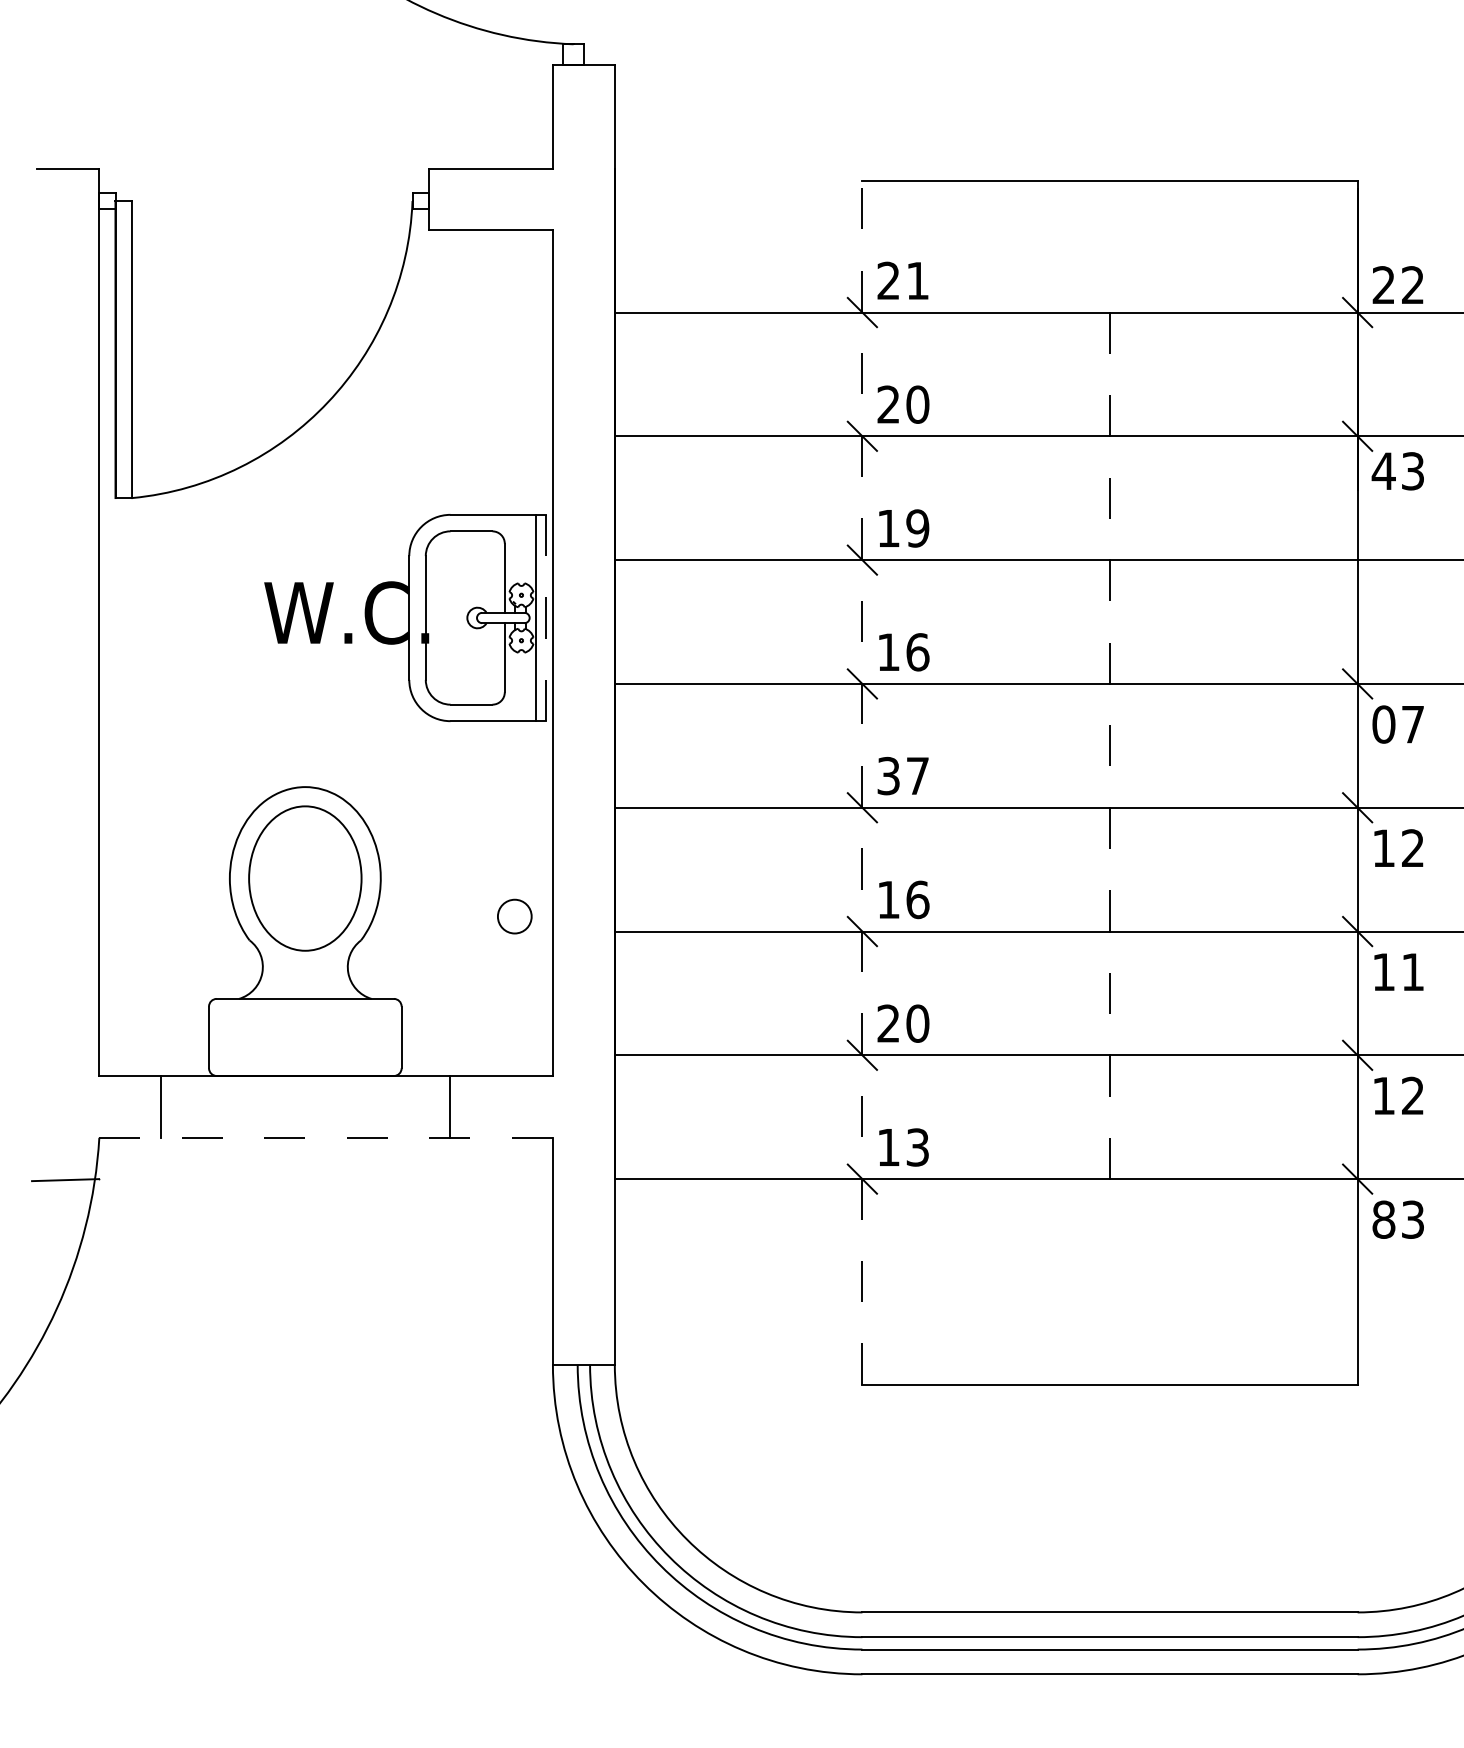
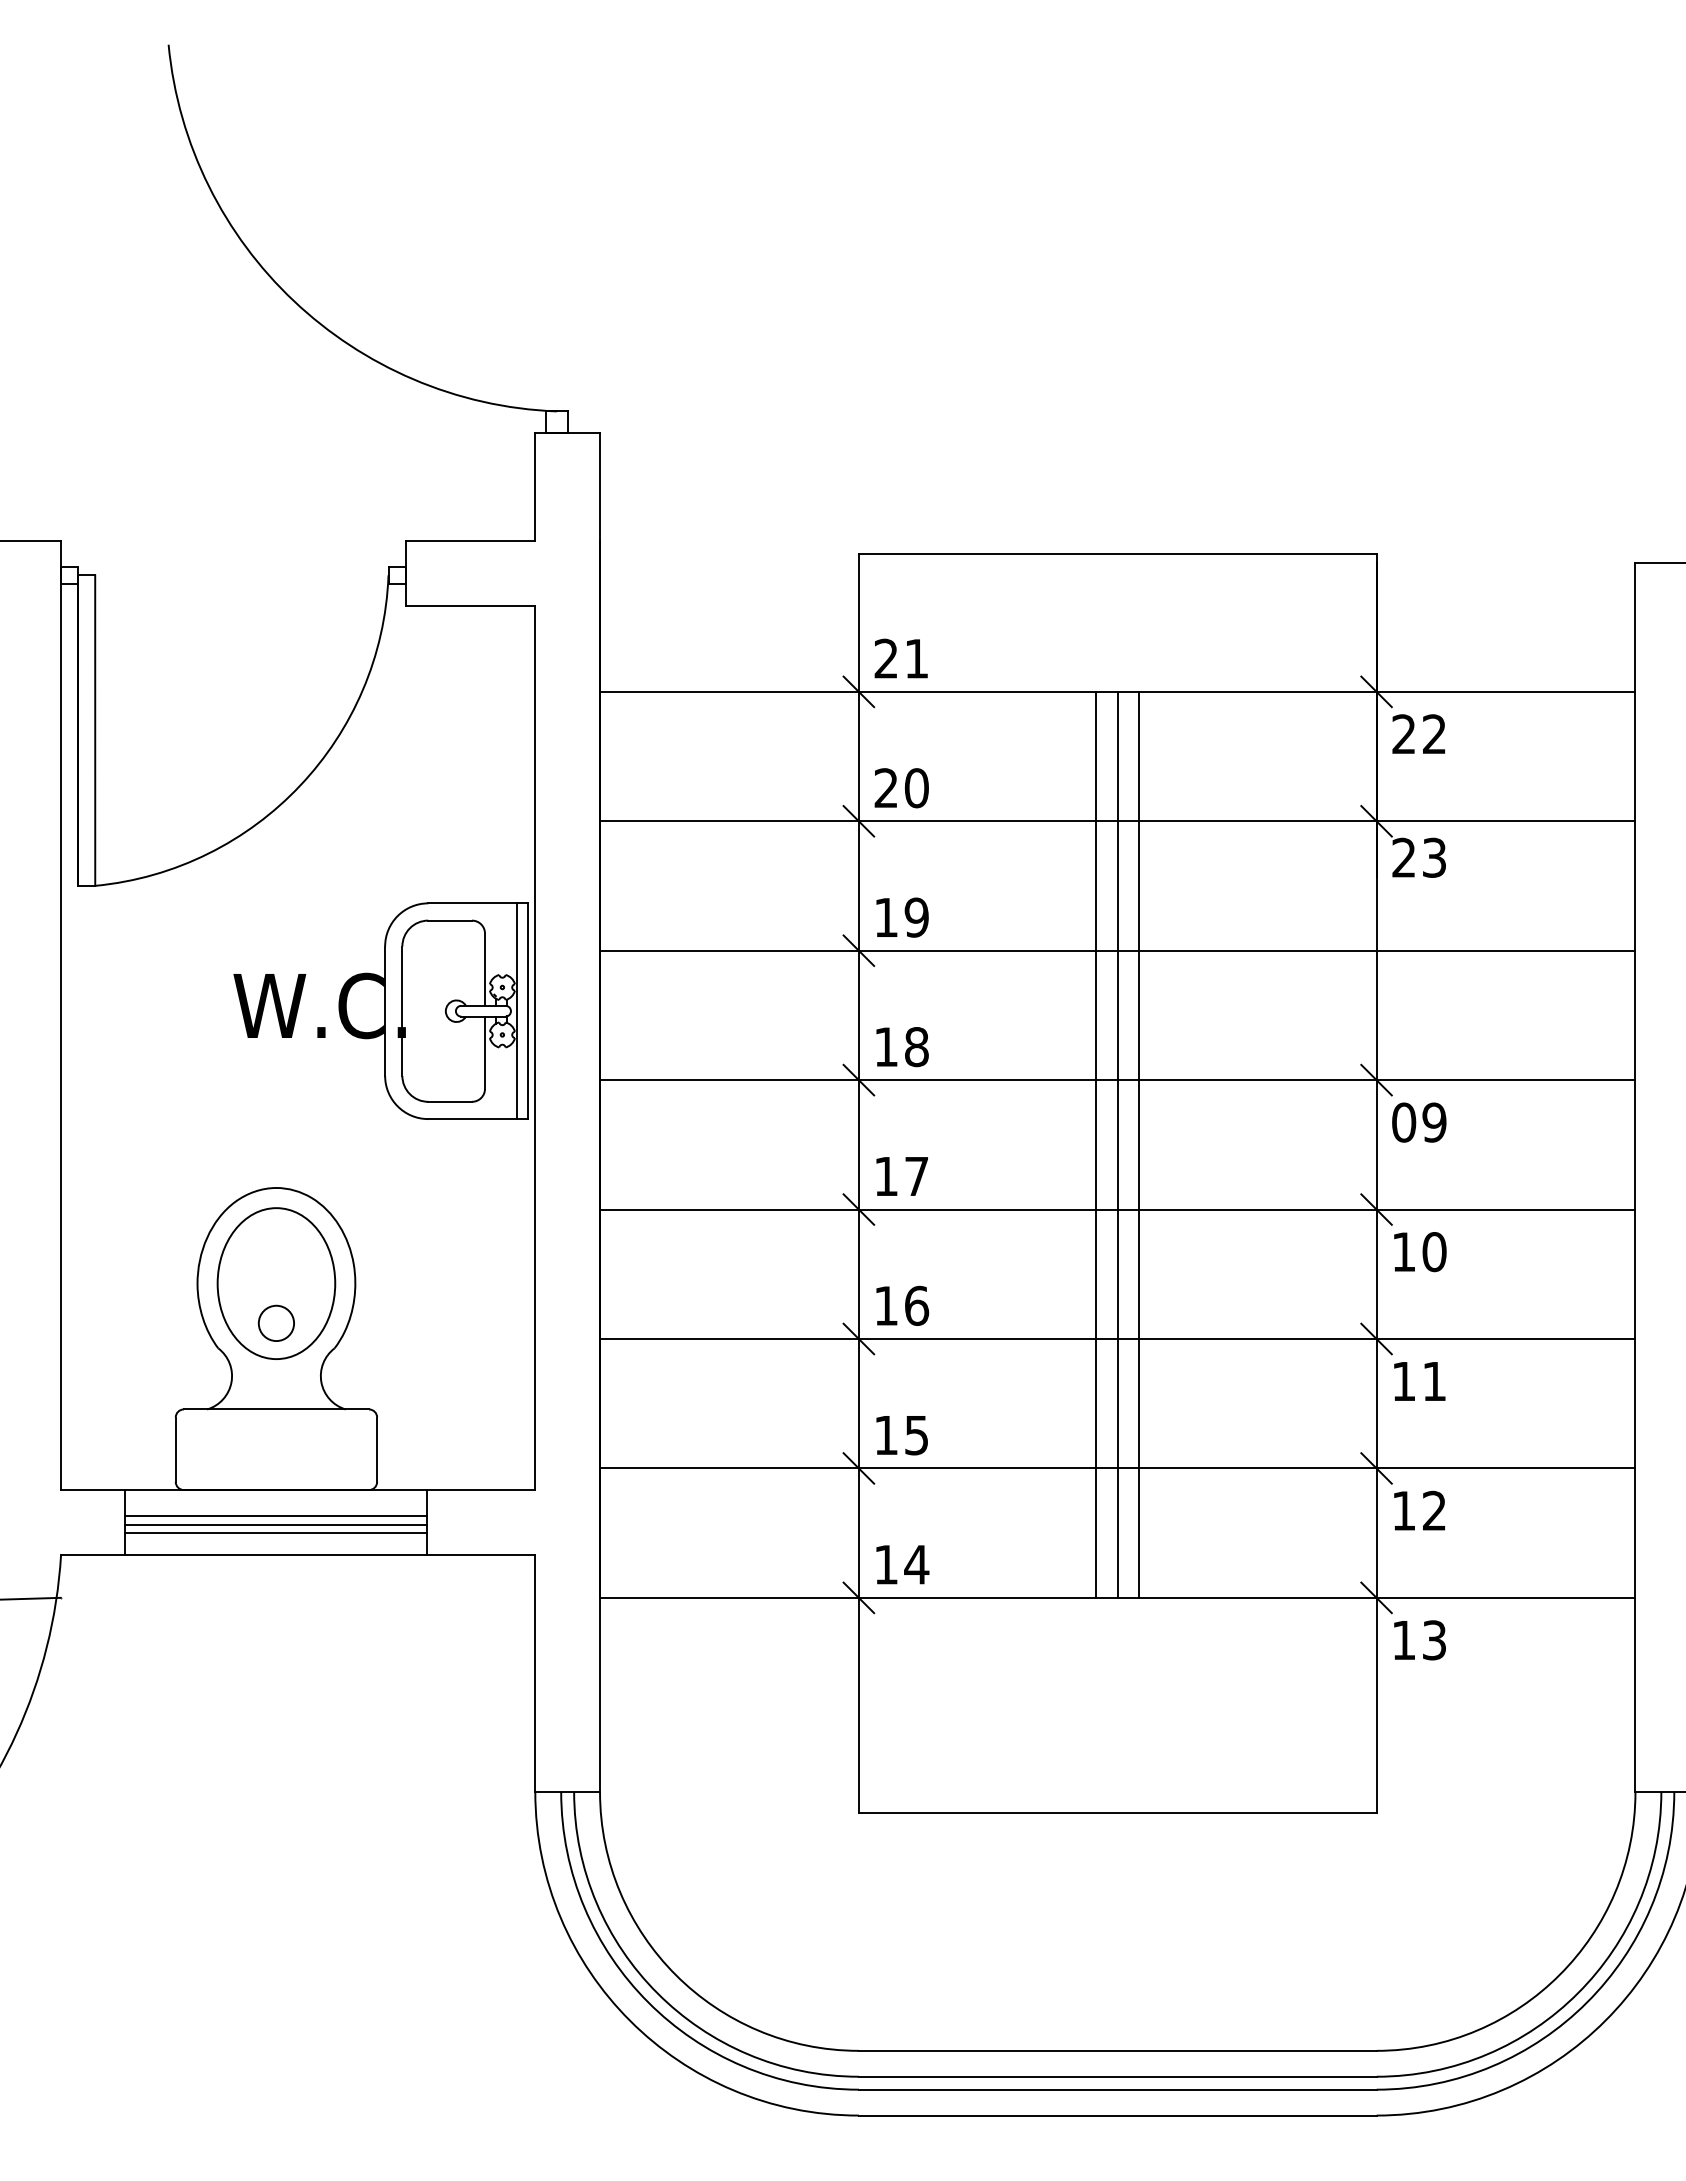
text: (1397, 284) -> (1418, 733), moved
text: (1383, 470) -> (1403, 857), 43 -> 23
line: (546, 618) -> (528, 1011), dashed -> solid
text: (918, 652) -> (917, 1047), 16 -> 18
text: (1413, 724) -> (1434, 1122), 07 -> 09
line: (1089, 745) -> (1096, 1144), added
line: (1109, 745) -> (1117, 1144), dashed -> solid
line: (1130, 745) -> (1139, 1144), added
text: (887, 776) -> (885, 1176), 37 -> 17
line: (862, 781) -> (858, 1182), dashed -> solid
text: (1413, 848) -> (1434, 1252), 12 -> 10
circle: (513, 915) -> (275, 1322), moved
text: (903, 1023) -> (901, 1435), 20 -> 15
line: (305, 1100) -> (276, 1515), added
line: (305, 1108) -> (276, 1524), added
line: (305, 1117) -> (276, 1533), added
line: (325, 1137) -> (297, 1554), dashed -> solid
text: (917, 1147) -> (916, 1564), 13 -> 14
text: (1384, 1219) -> (1404, 1640), 83 -> 13

